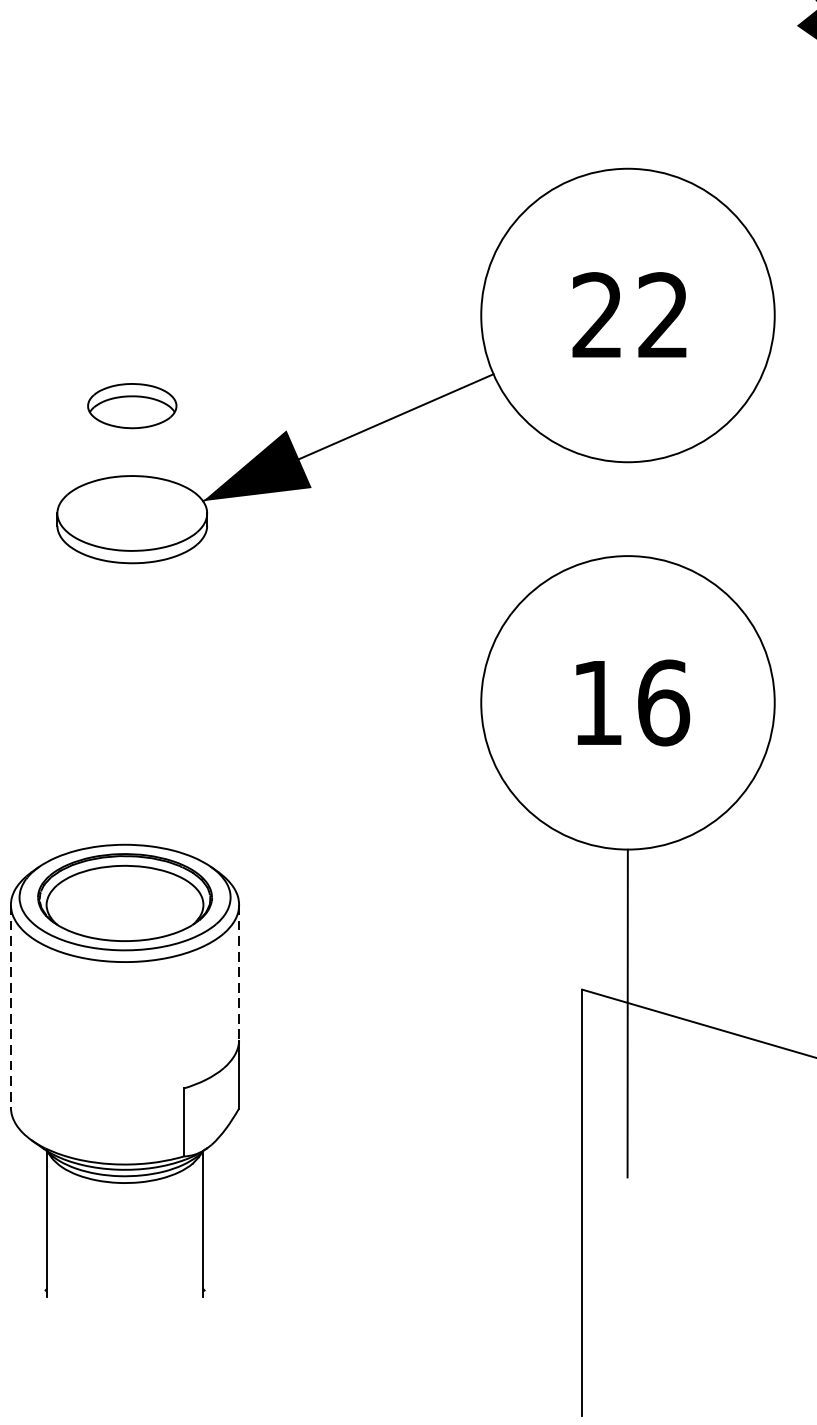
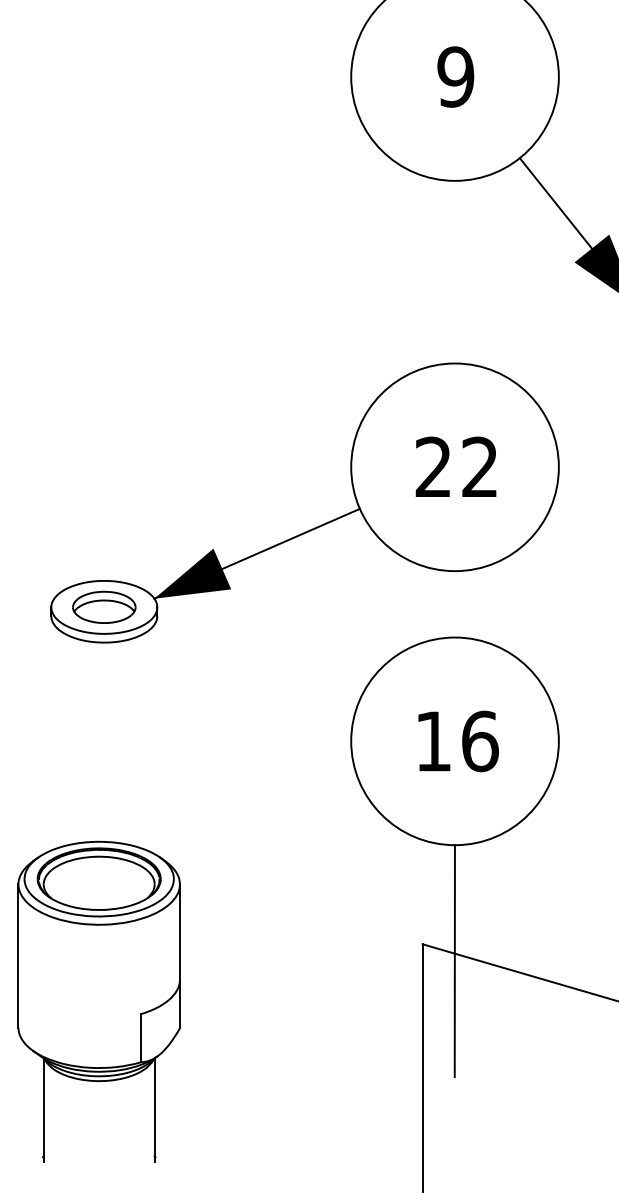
part: (132, 404) -> (104, 606), moved
line: (238, 972) -> (179, 932), dashed -> solid
line: (10, 1006) -> (18, 956), dashed -> solid

